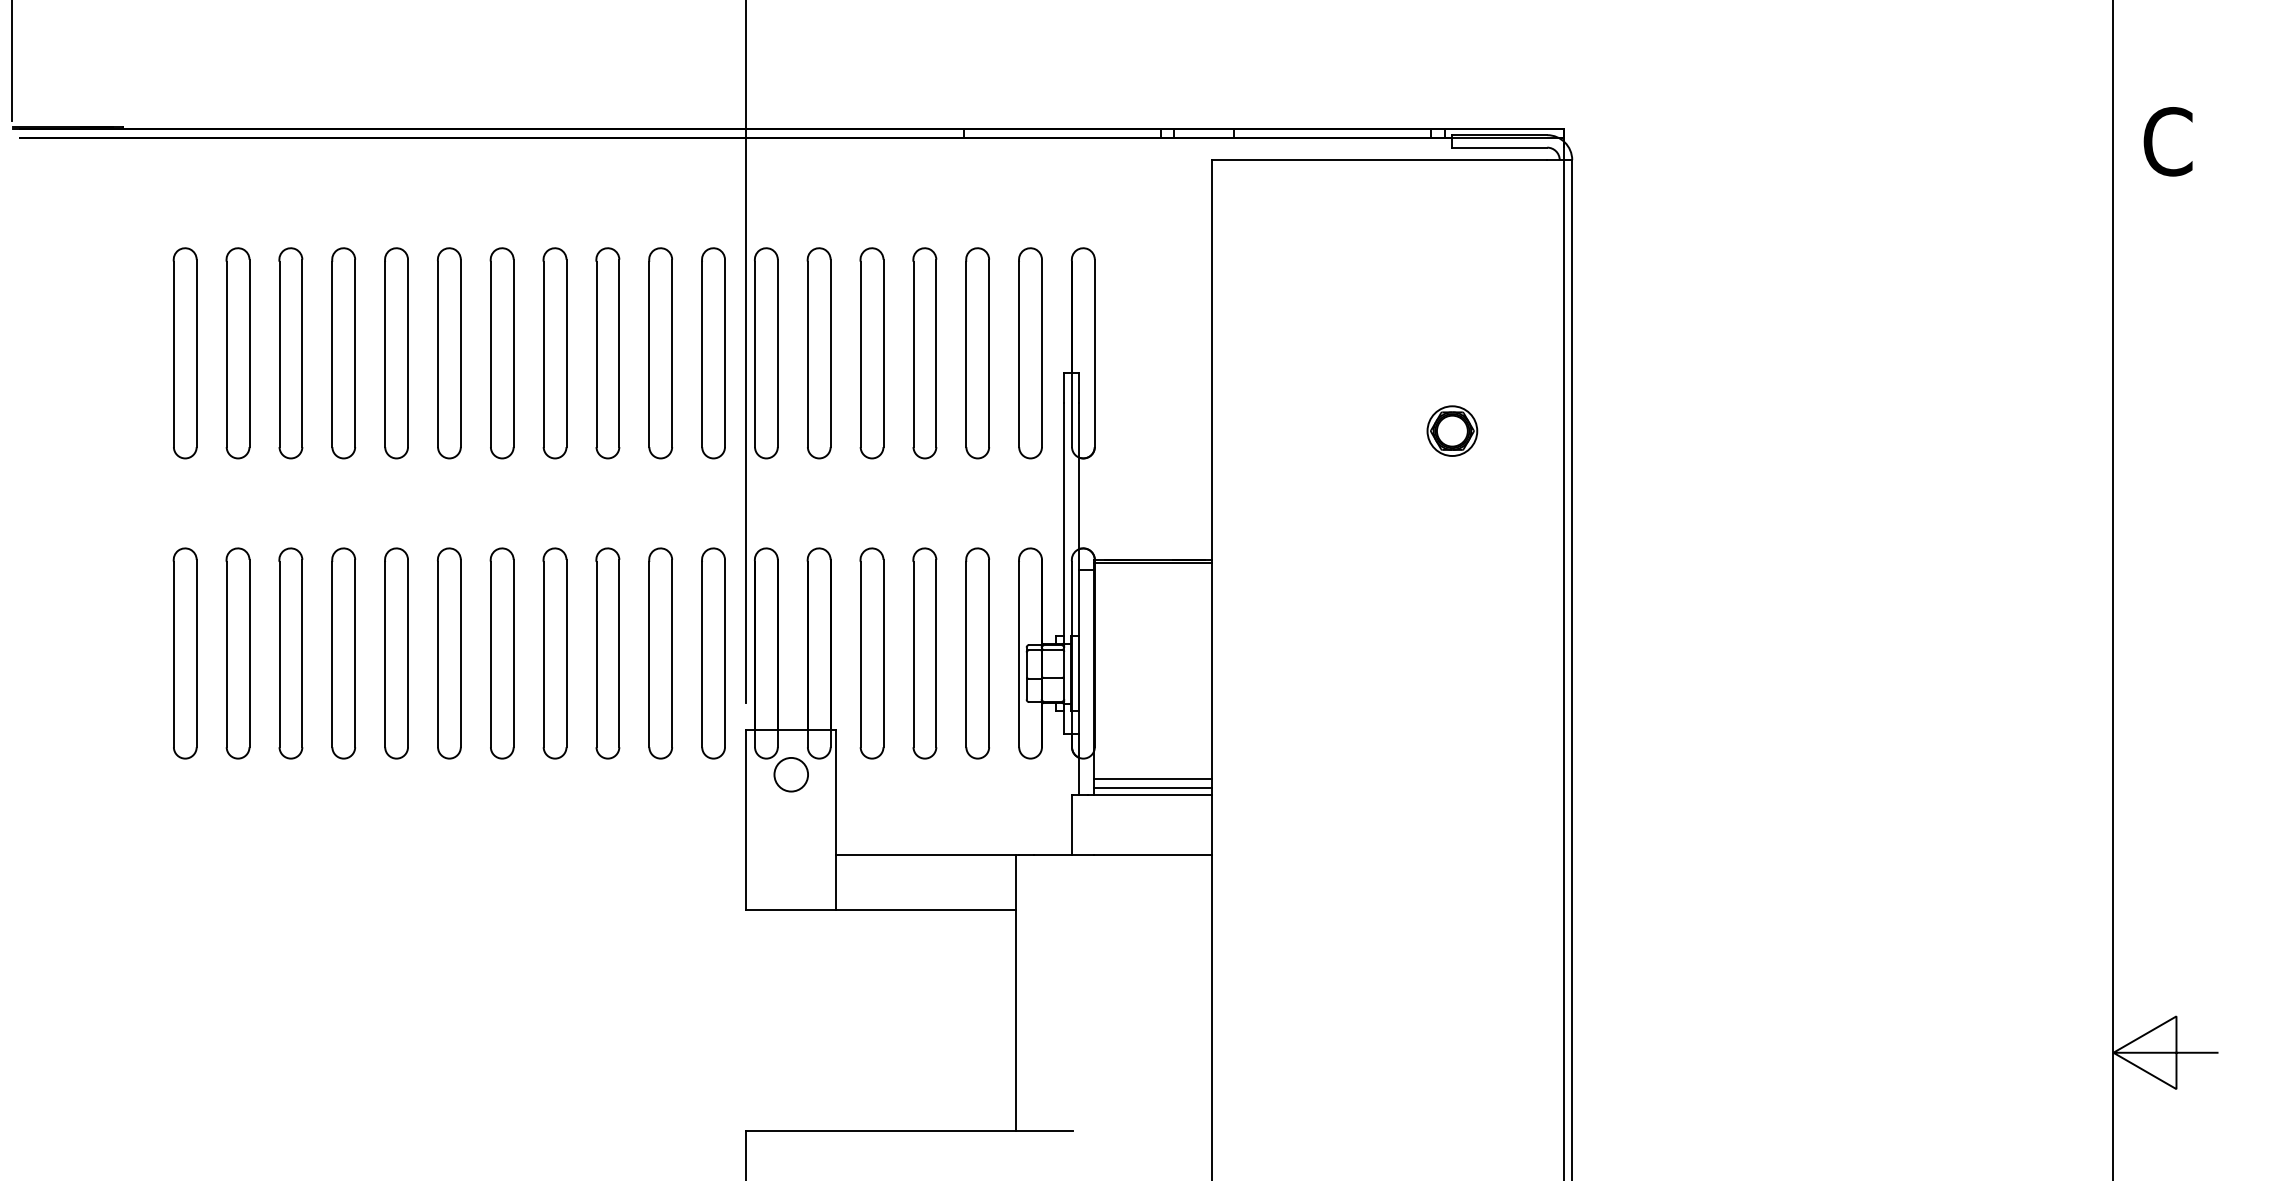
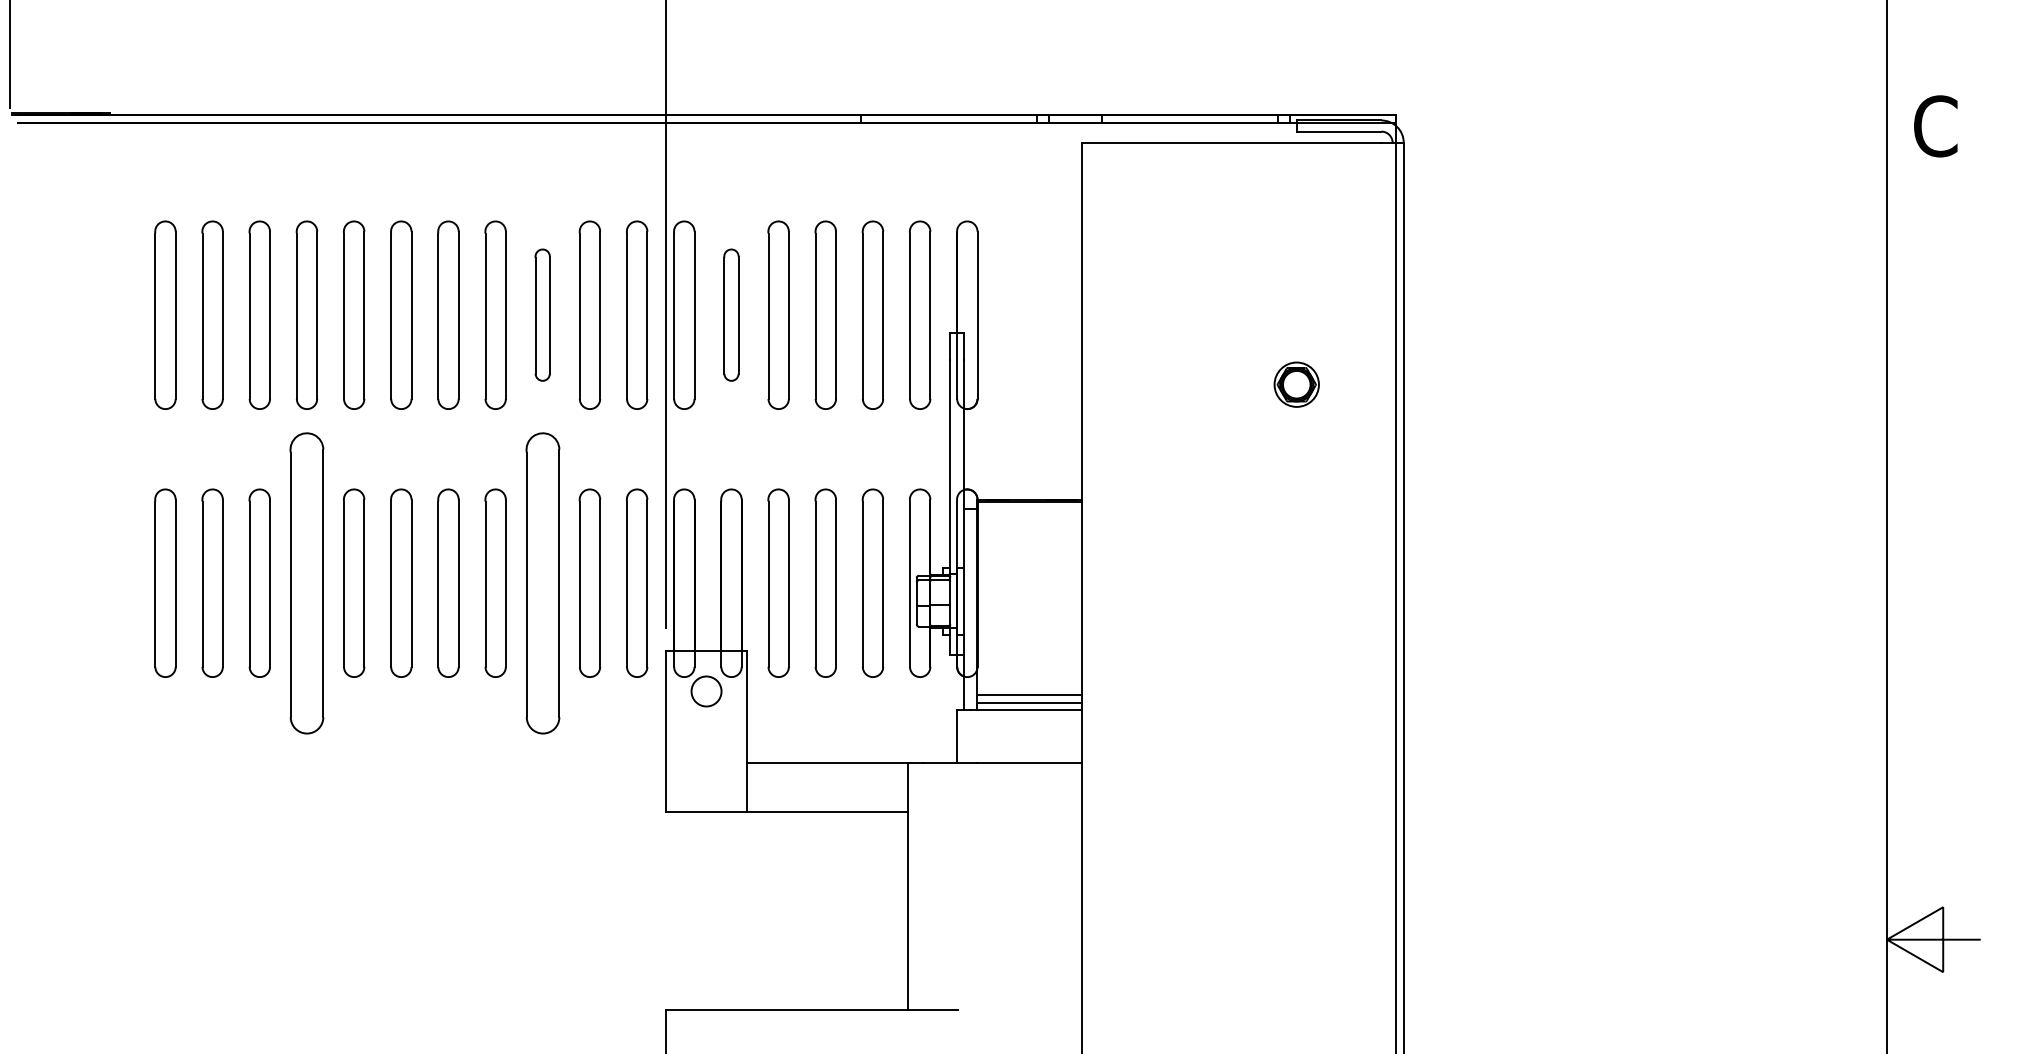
part: (607, 352) -> (542, 314), size x0.7
part: (819, 352) -> (731, 314), size x0.7
part: (343, 652) -> (306, 582), size x1.6
part: (607, 652) -> (542, 582), size x1.6

